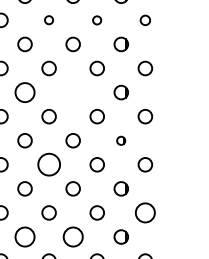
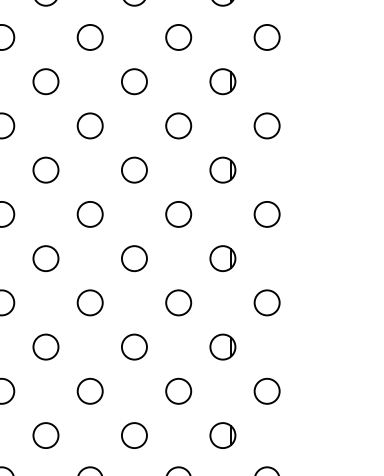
circle: (48, 19) -> (89, 35), size x1.67
circle: (96, 20) -> (177, 37), size x1.67
circle: (145, 20) -> (267, 37), size x1.43
circle: (24, 92) -> (44, 170), size x0.71
circle: (72, 92) -> (133, 170), added
circle: (120, 140) -> (221, 258), size x1.67
circle: (48, 164) -> (89, 302), size x0.62
circle: (145, 212) -> (267, 390), size x0.71
circle: (24, 236) -> (44, 434), size x0.71
circle: (72, 236) -> (133, 434), size x0.71

